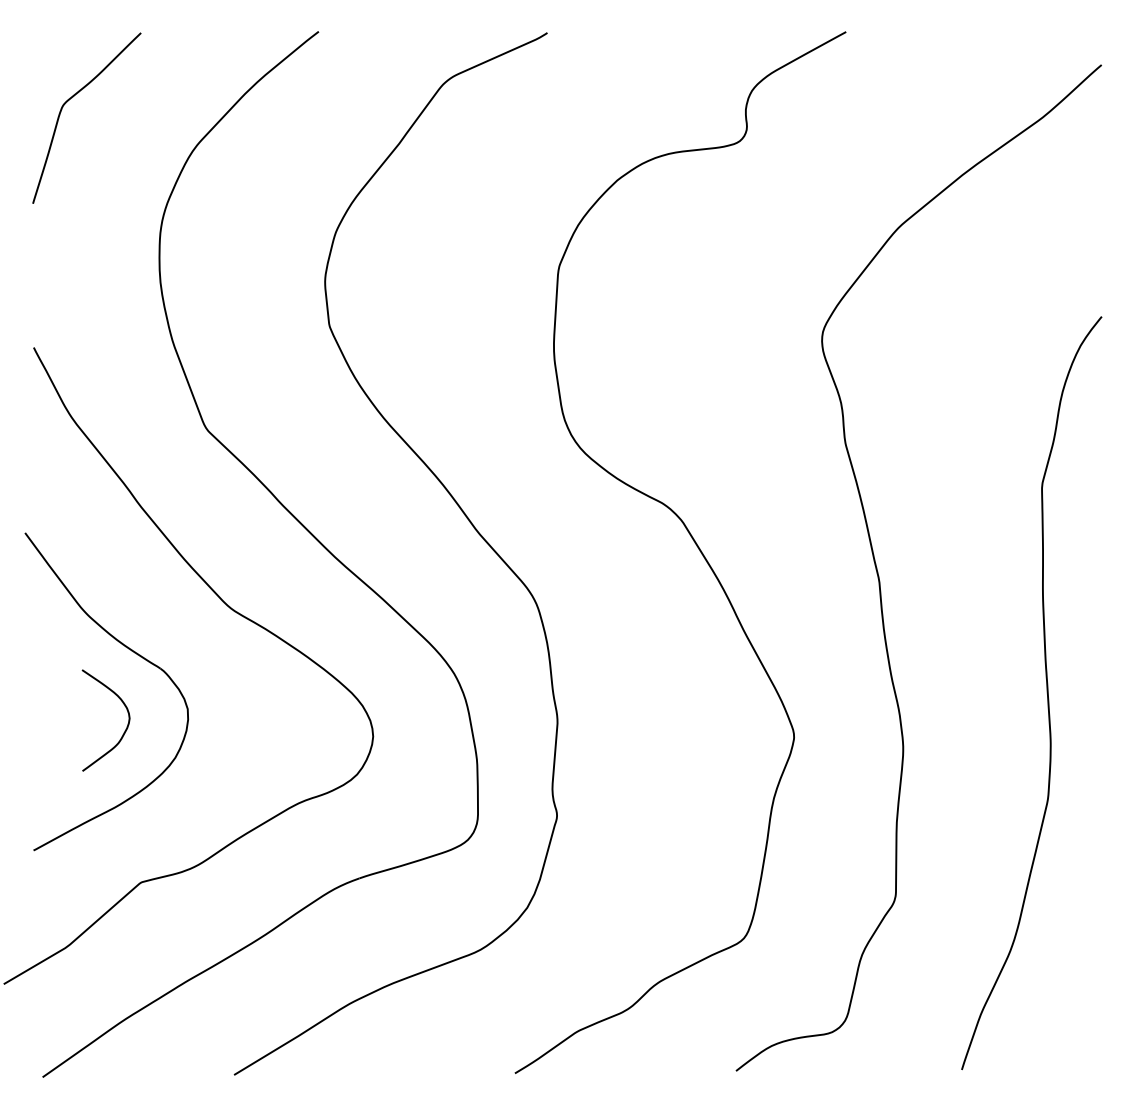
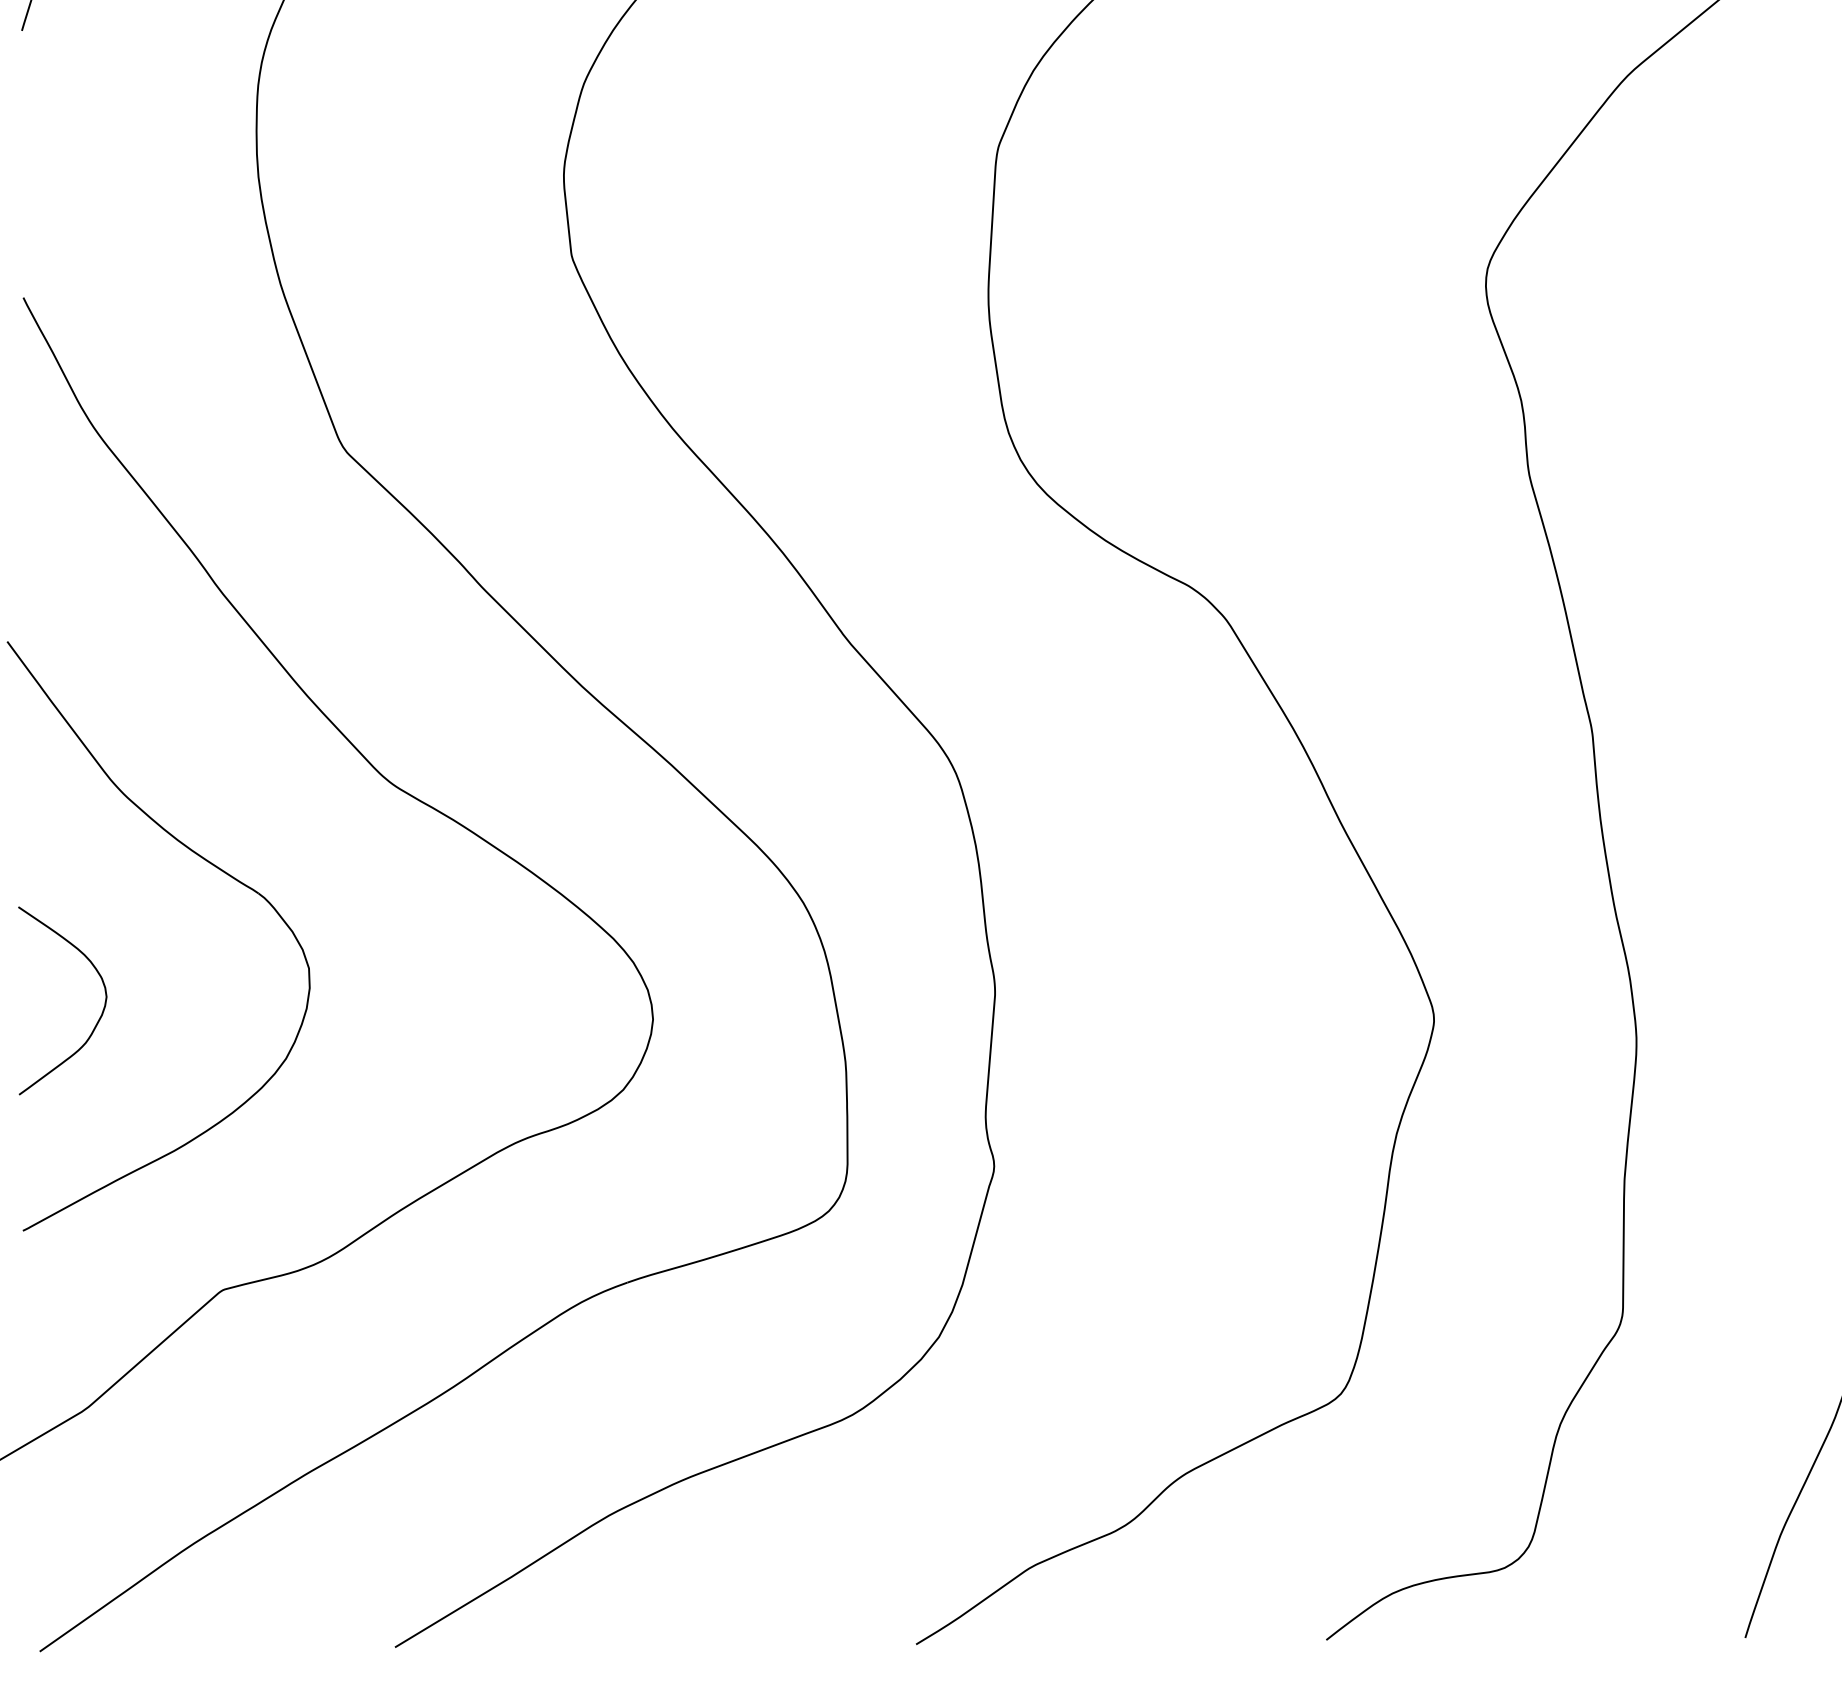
curve: (124, 730) -> (97, 1019), moved

